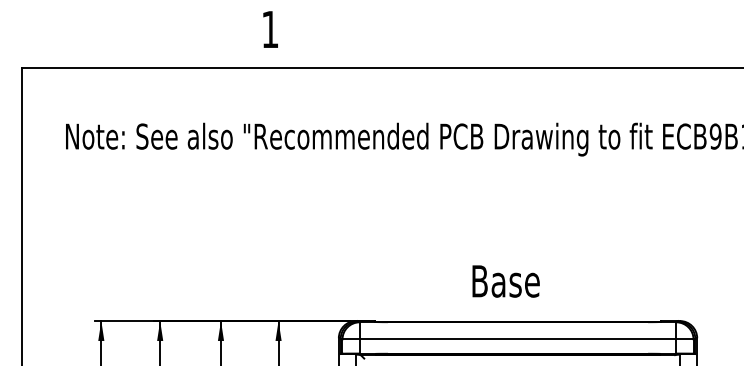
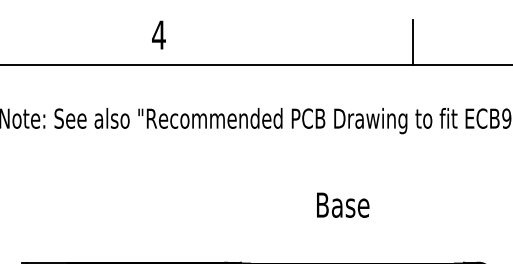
text: (270, 29) -> (159, 35), 1 -> 4
line: (595, 39) -> (412, 42), added
text: (505, 281) -> (342, 205), moved

